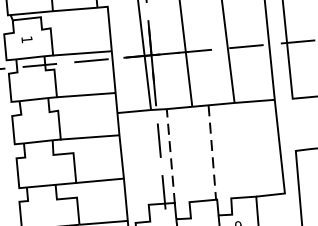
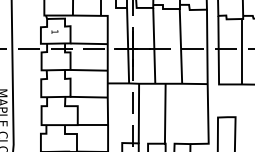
line: (212, 152) -> (165, 113), dashed -> solid
line: (170, 155) -> (138, 113), dashed -> solid

